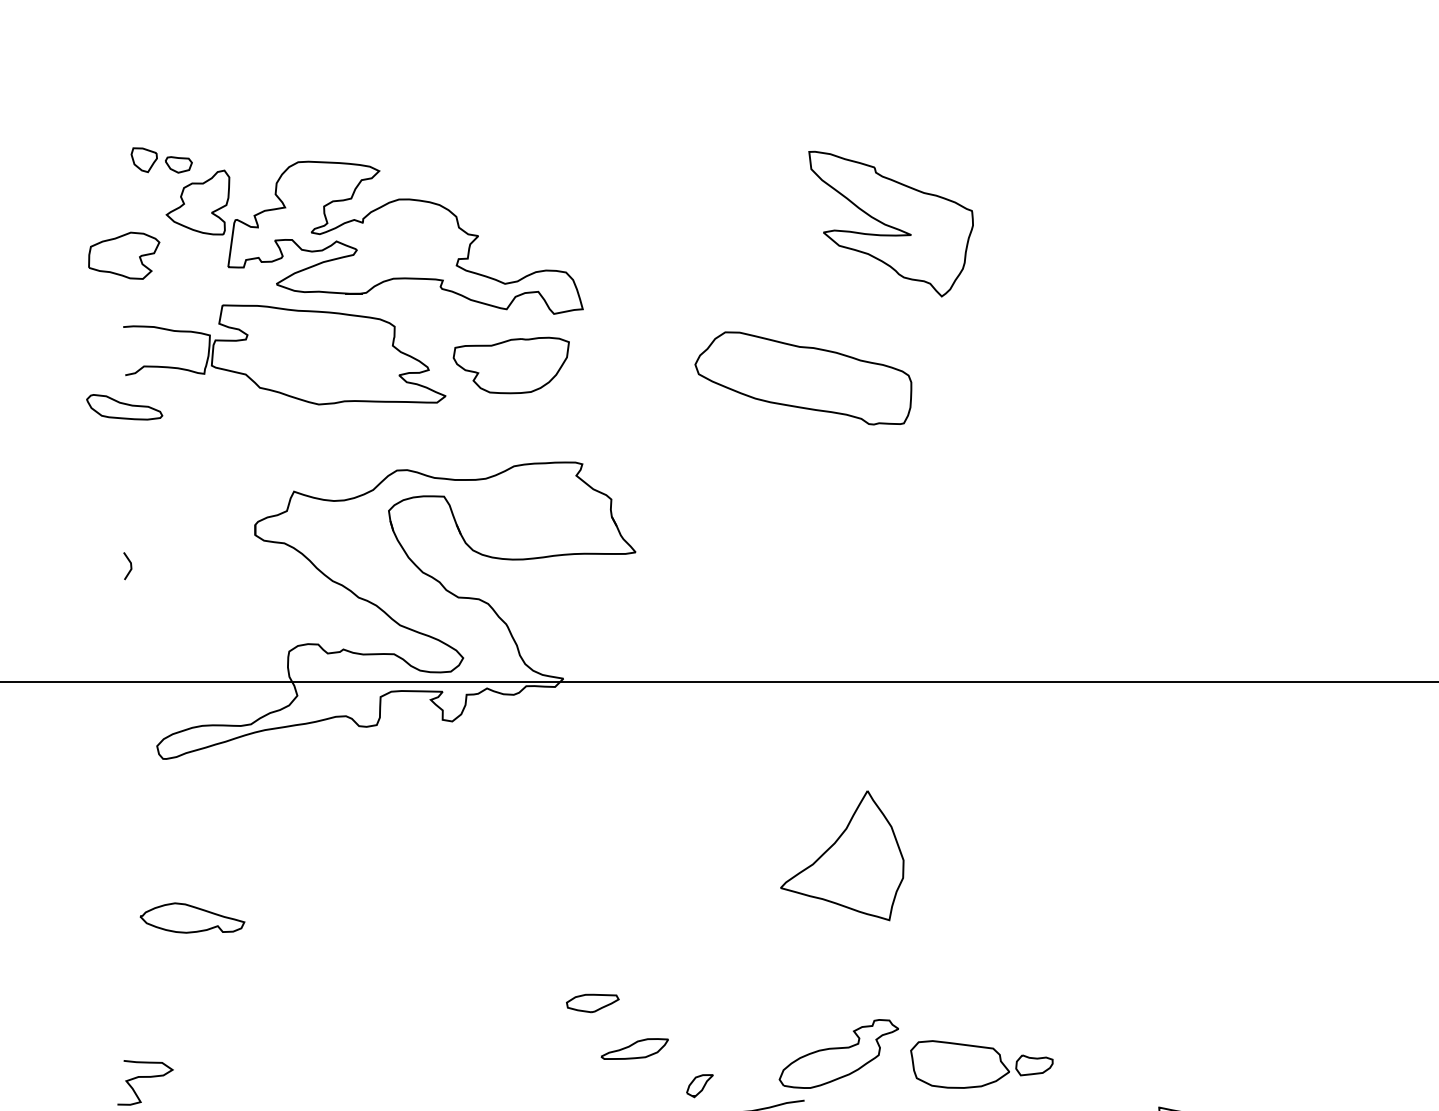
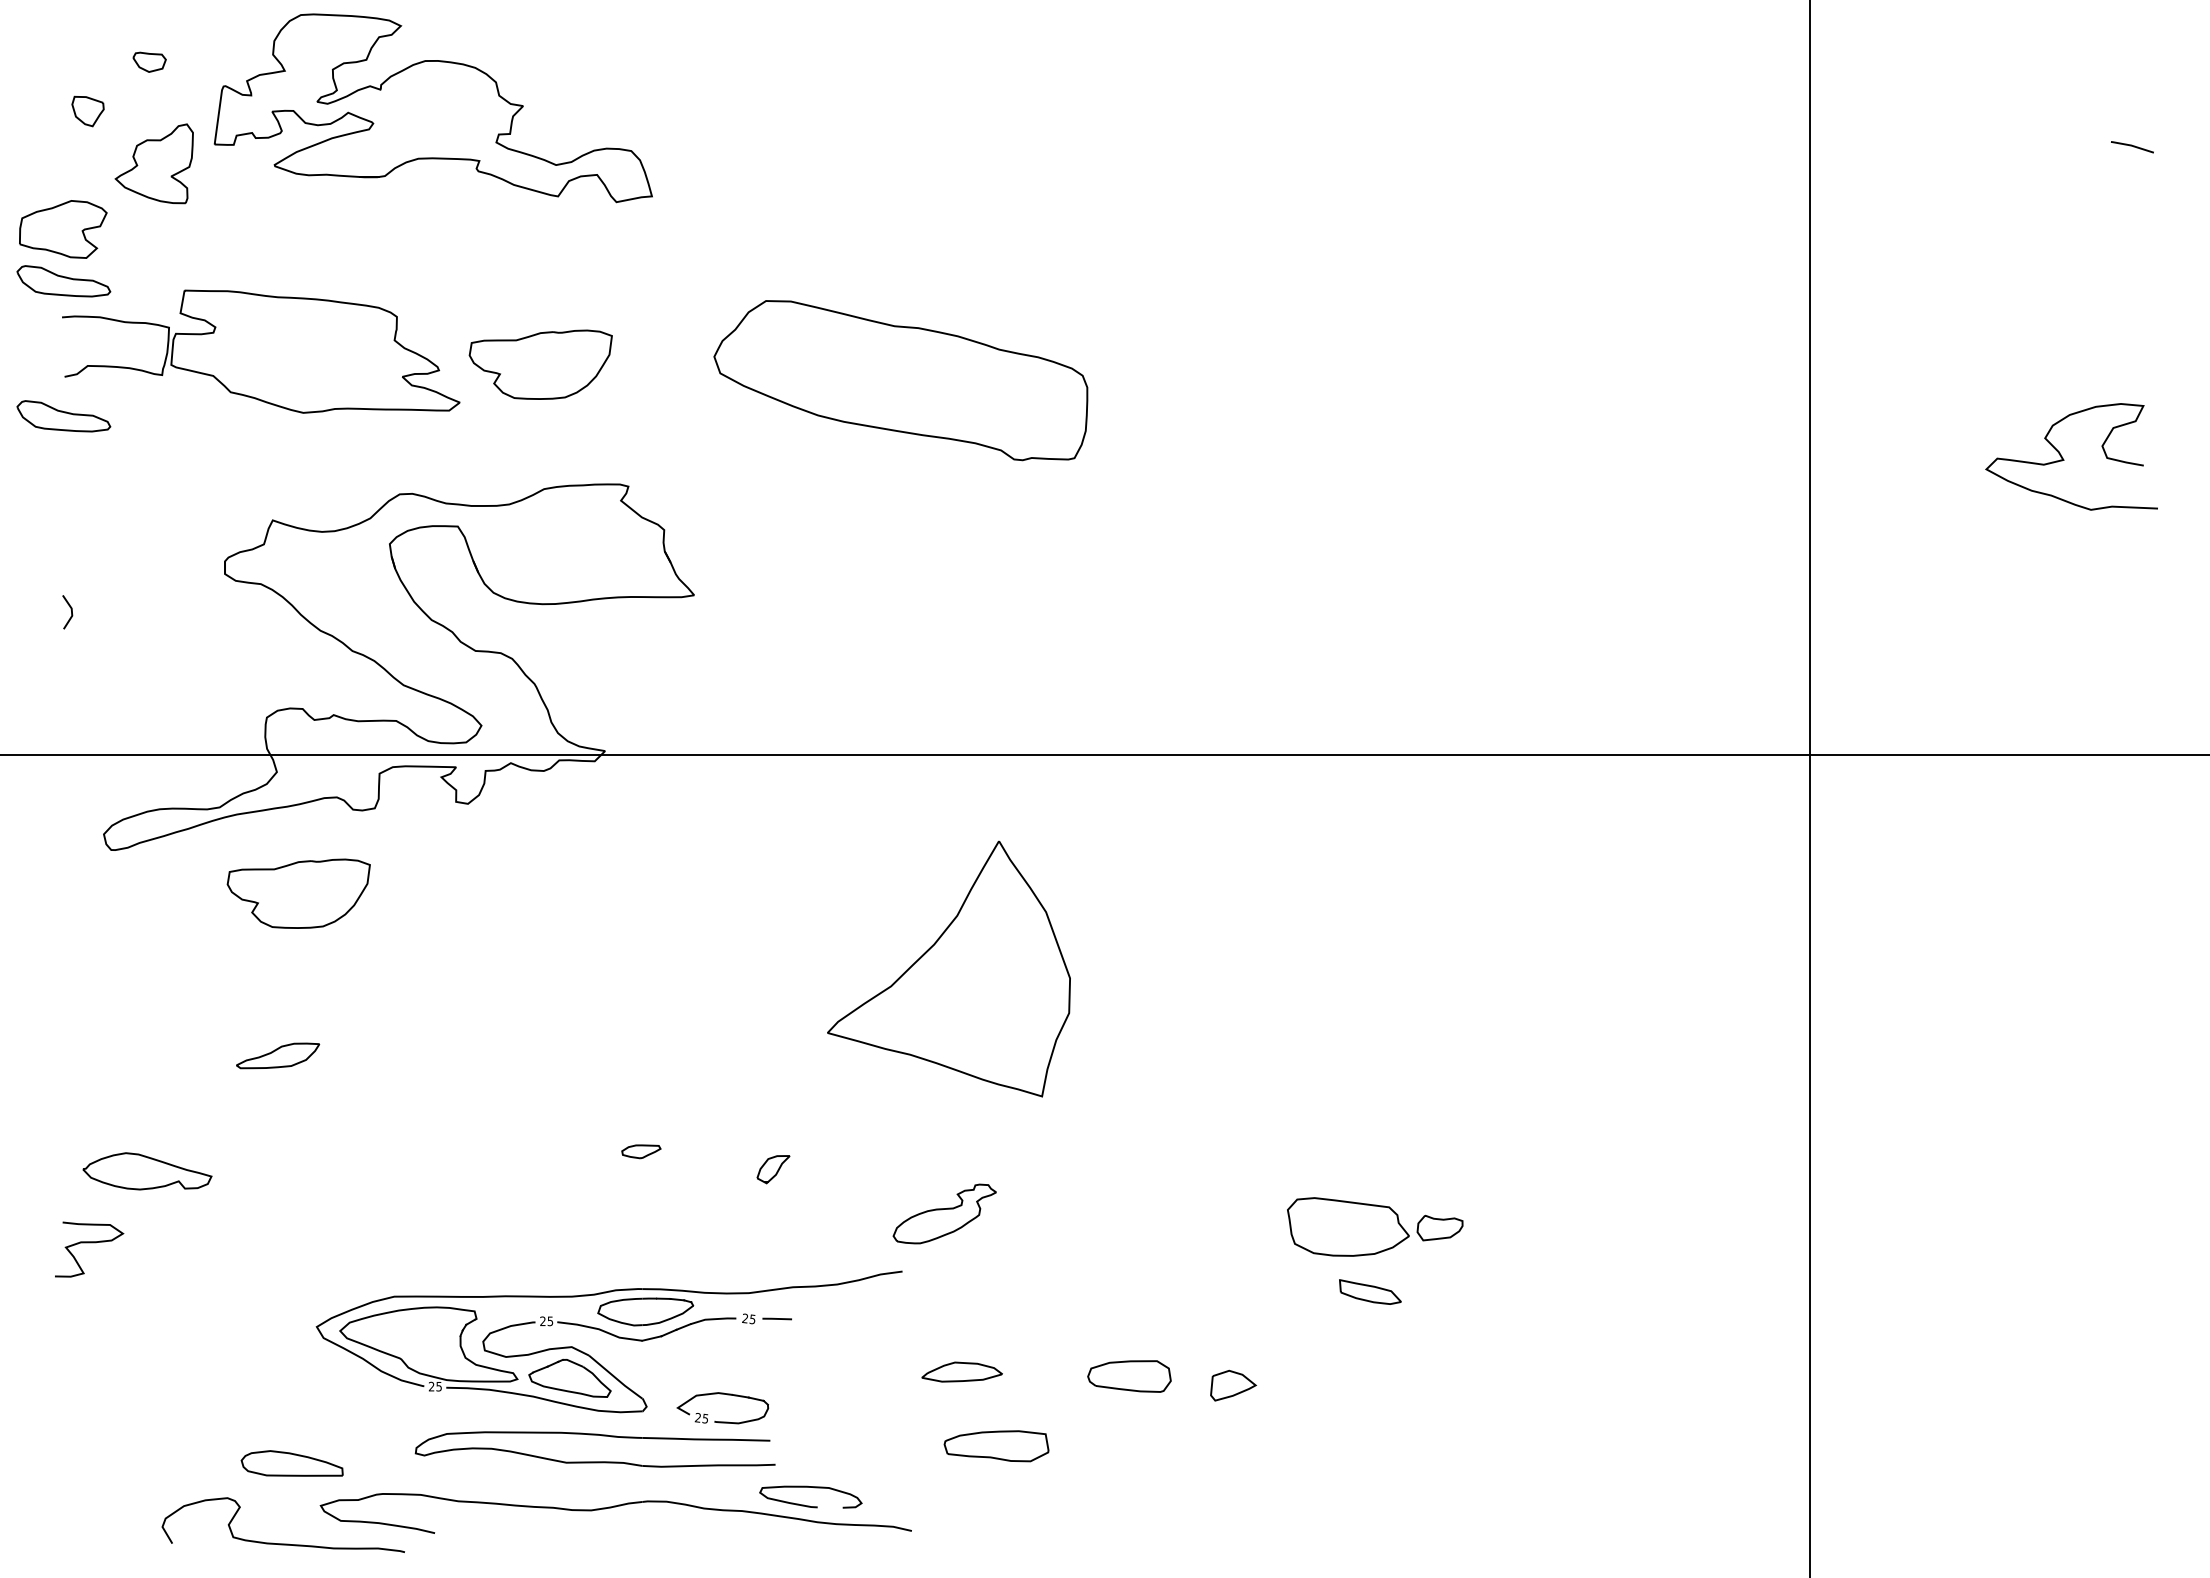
part: (178, 164) -> (149, 61), moved
part: (891, 224) -> (1009, 190), removed
part: (404, 238) -> (432, 108), moved
part: (124, 297) -> (63, 281), added
part: (803, 378) -> (901, 380), size x1.4
part: (314, 794) -> (298, 893), added
part: (841, 855) -> (948, 969), size x1.6
part: (192, 918) -> (147, 1171), moved
part: (592, 1003) -> (641, 1151), size x0.6
part: (635, 1048) -> (278, 1055), moved
part: (838, 1053) -> (944, 1213), size x0.7
part: (982, 1064) -> (1375, 1226), moved
part: (699, 1085) -> (773, 1169), moved

